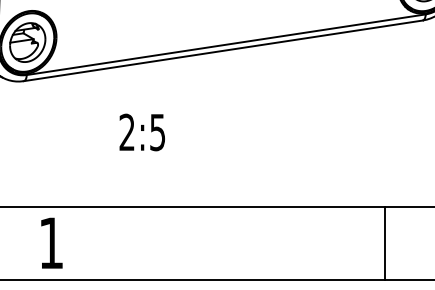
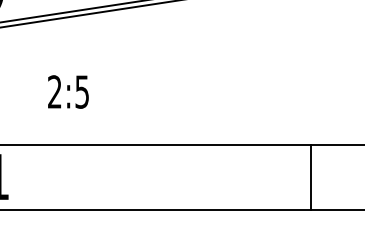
text: (141, 132) -> (67, 92), moved
line: (385, 243) -> (310, 177), moved

